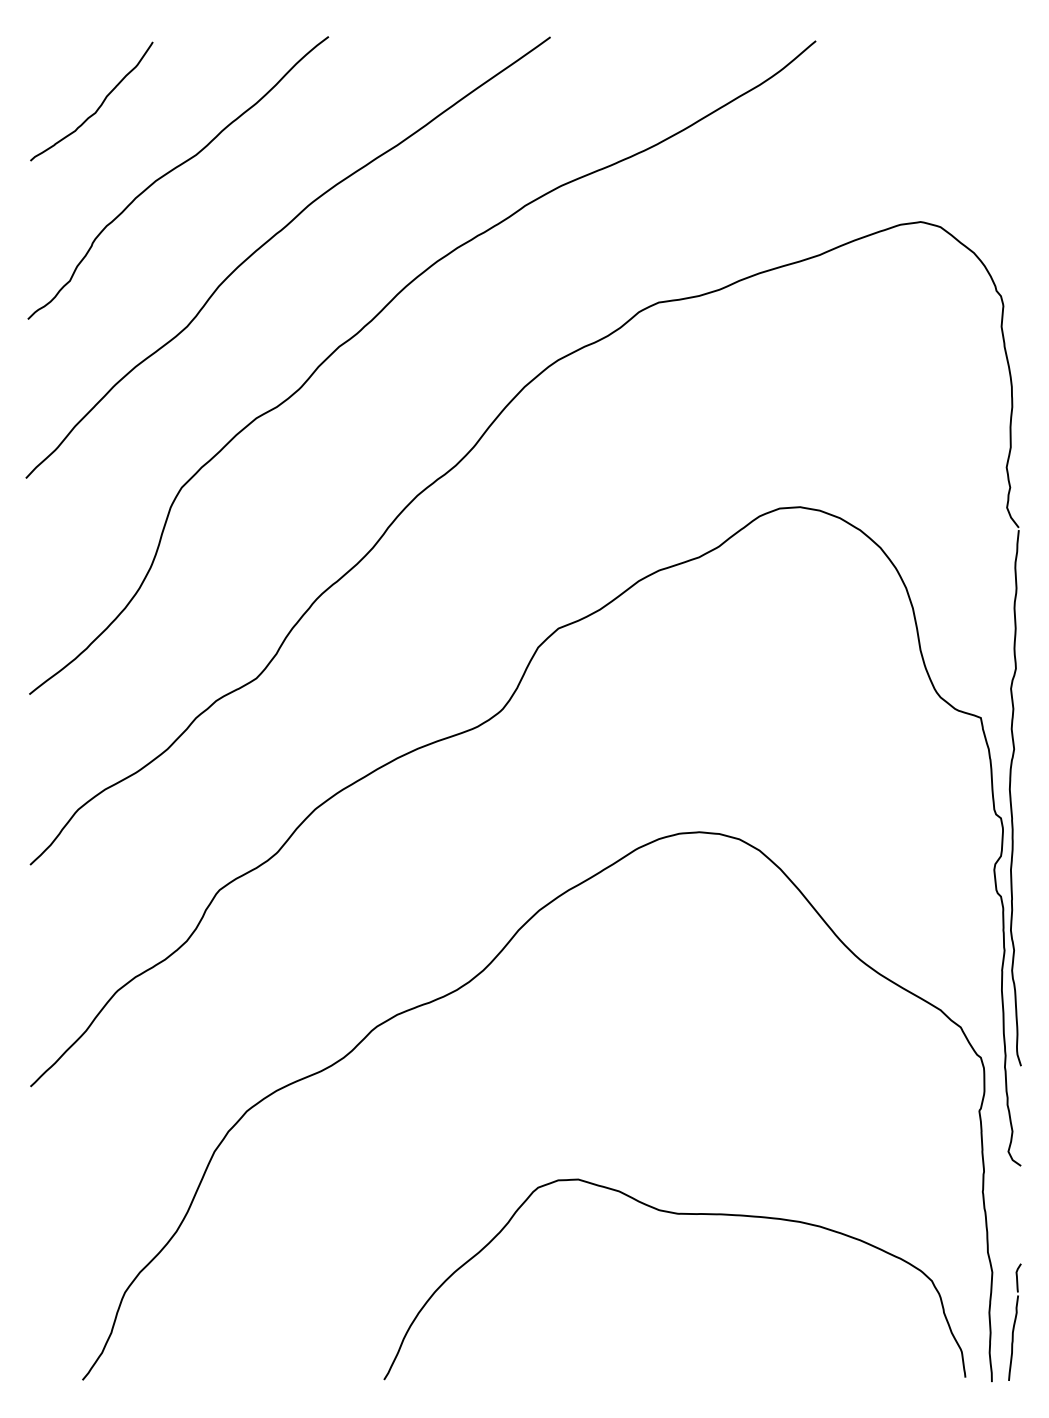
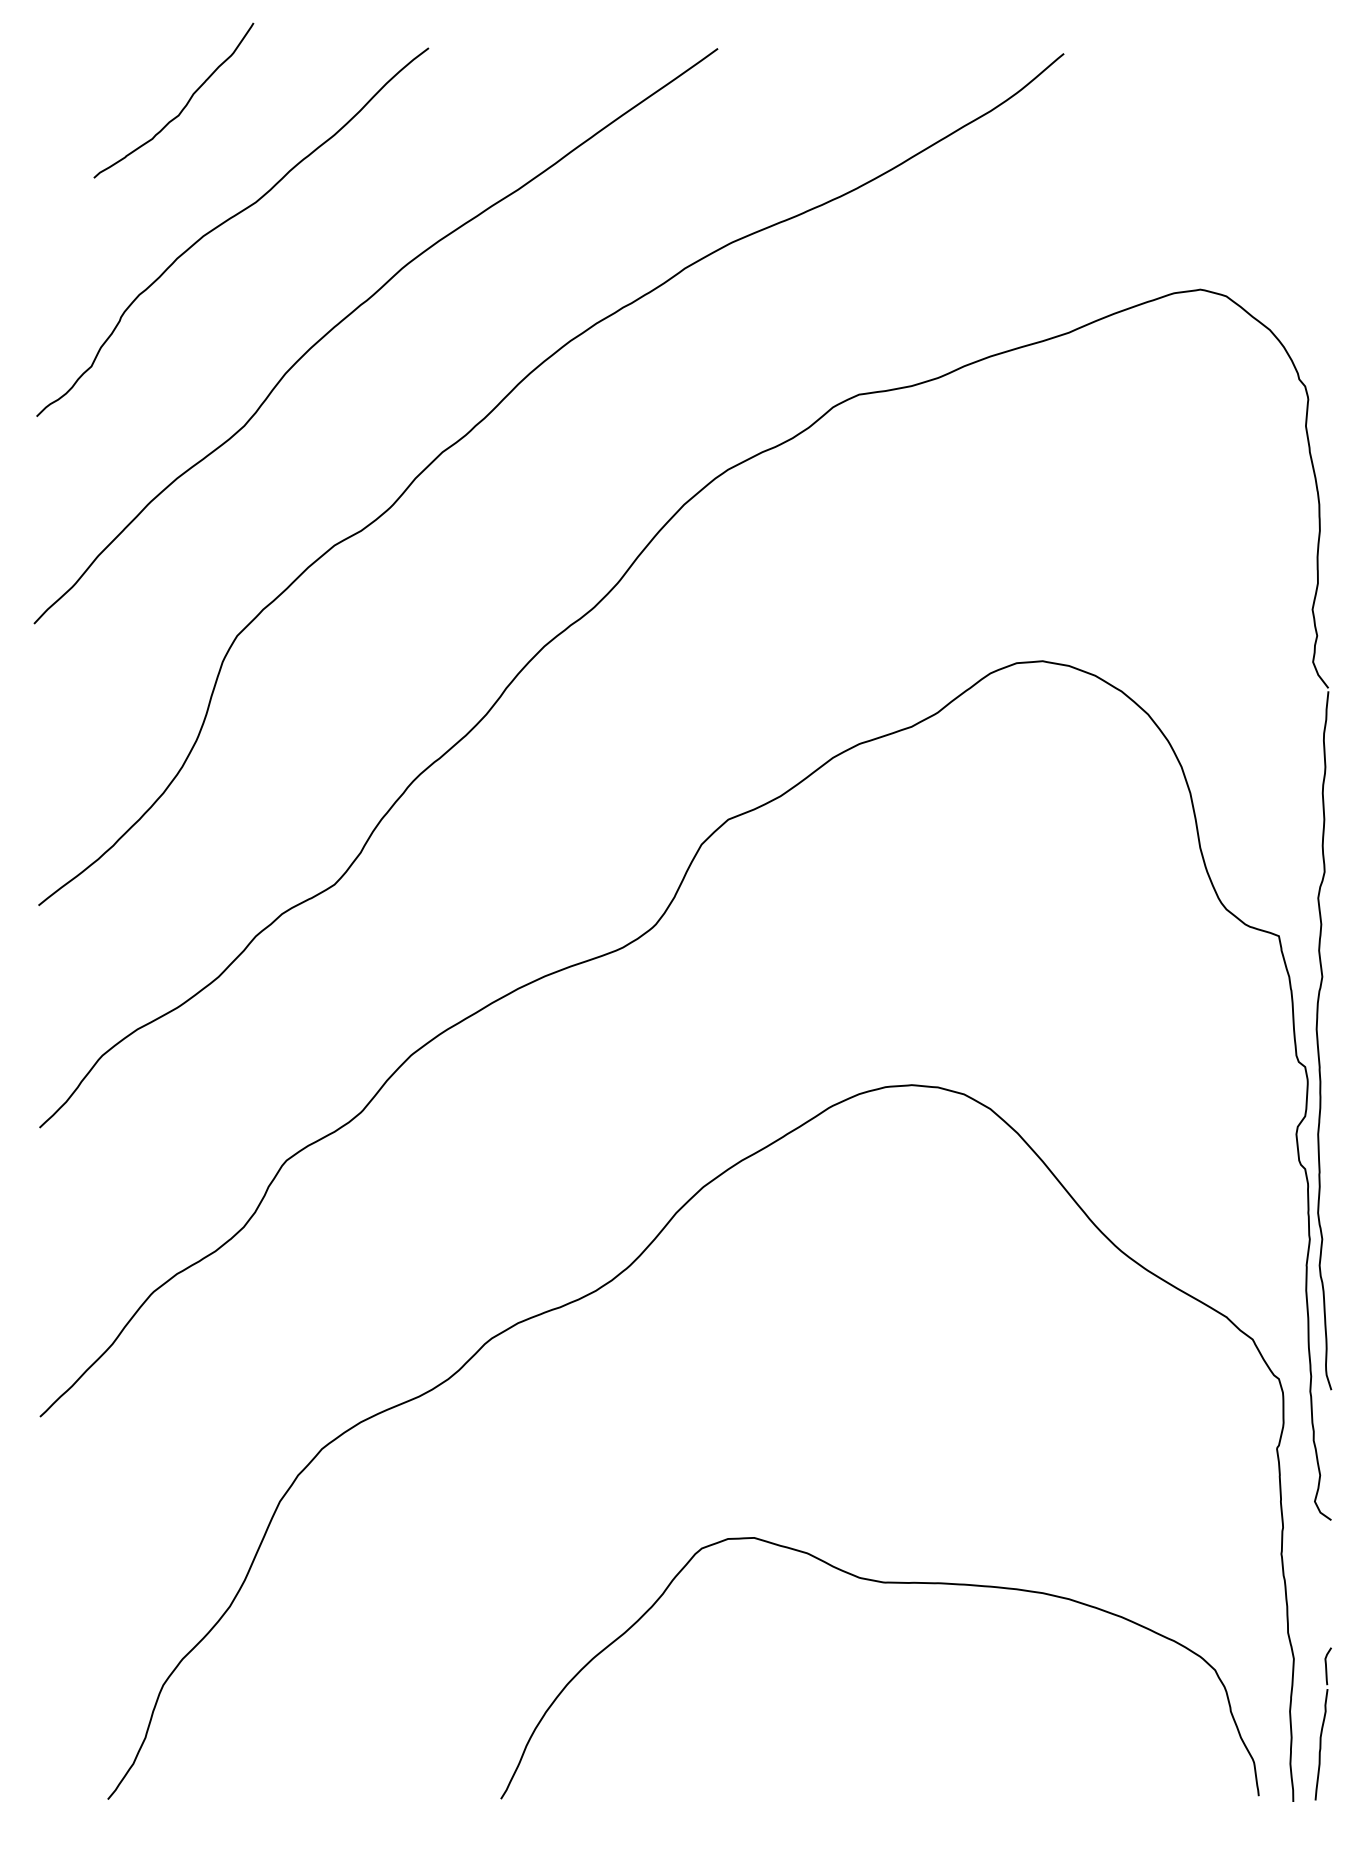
curve: (98, 107) -> (182, 108), moved

